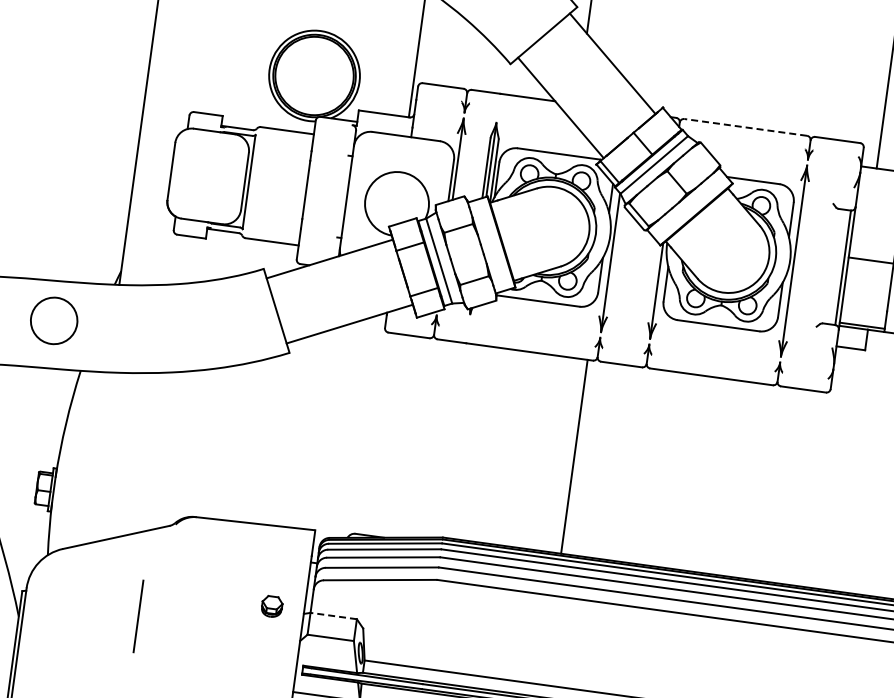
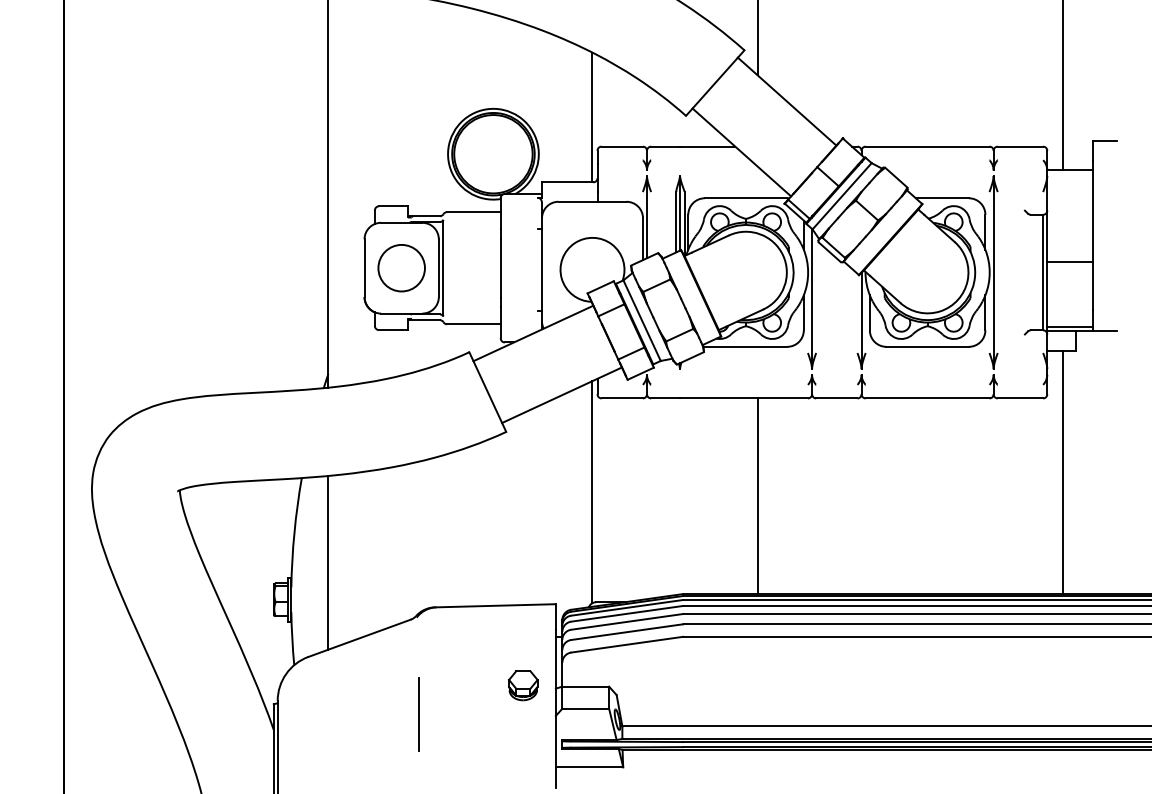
line: (745, 127) -> (927, 146), dashed -> solid
circle: (53, 321) -> (401, 268), moved
line: (366, 424) -> (592, 492), added
line: (574, 457) -> (757, 496), moved
line: (95, 458) -> (328, 562), added
line: (835, 468) -> (1062, 472), added
part: (272, 606) -> (523, 685), size x1.43
line: (333, 615) -> (585, 686), dashed -> solid
line: (137, 616) -> (418, 714), moved

